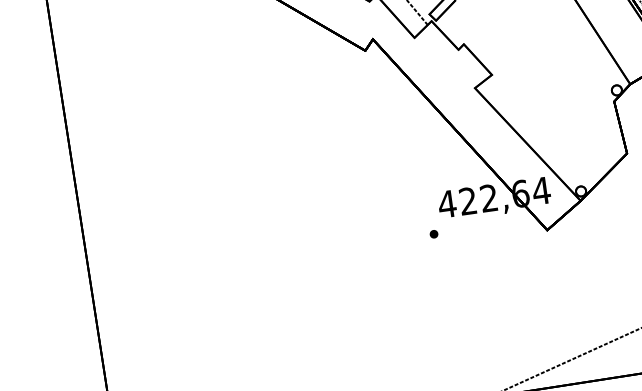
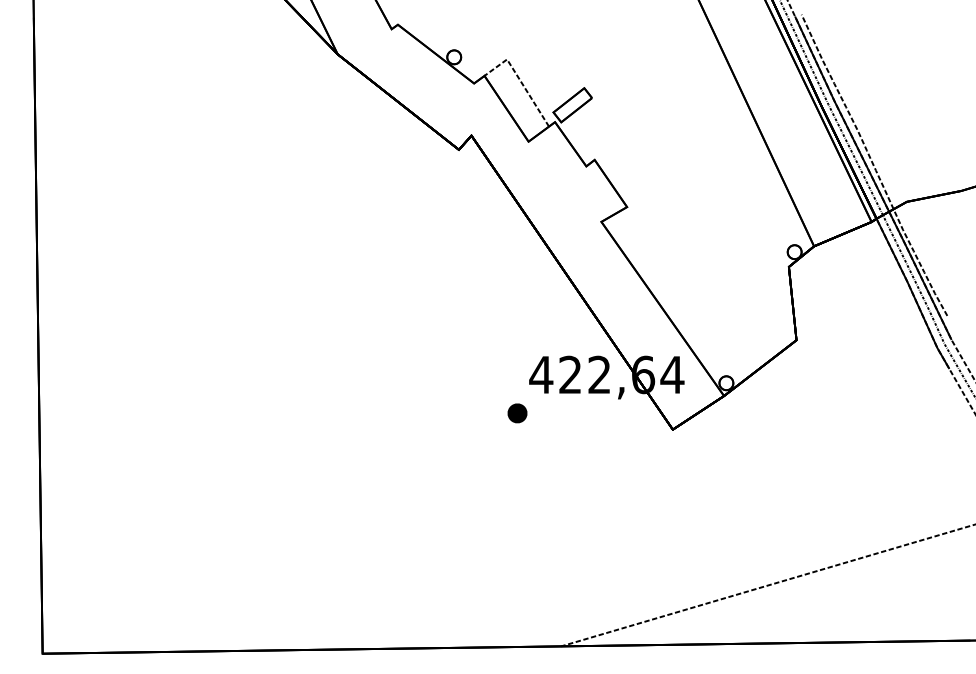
part: (434, 234) -> (517, 413), size x1.67

